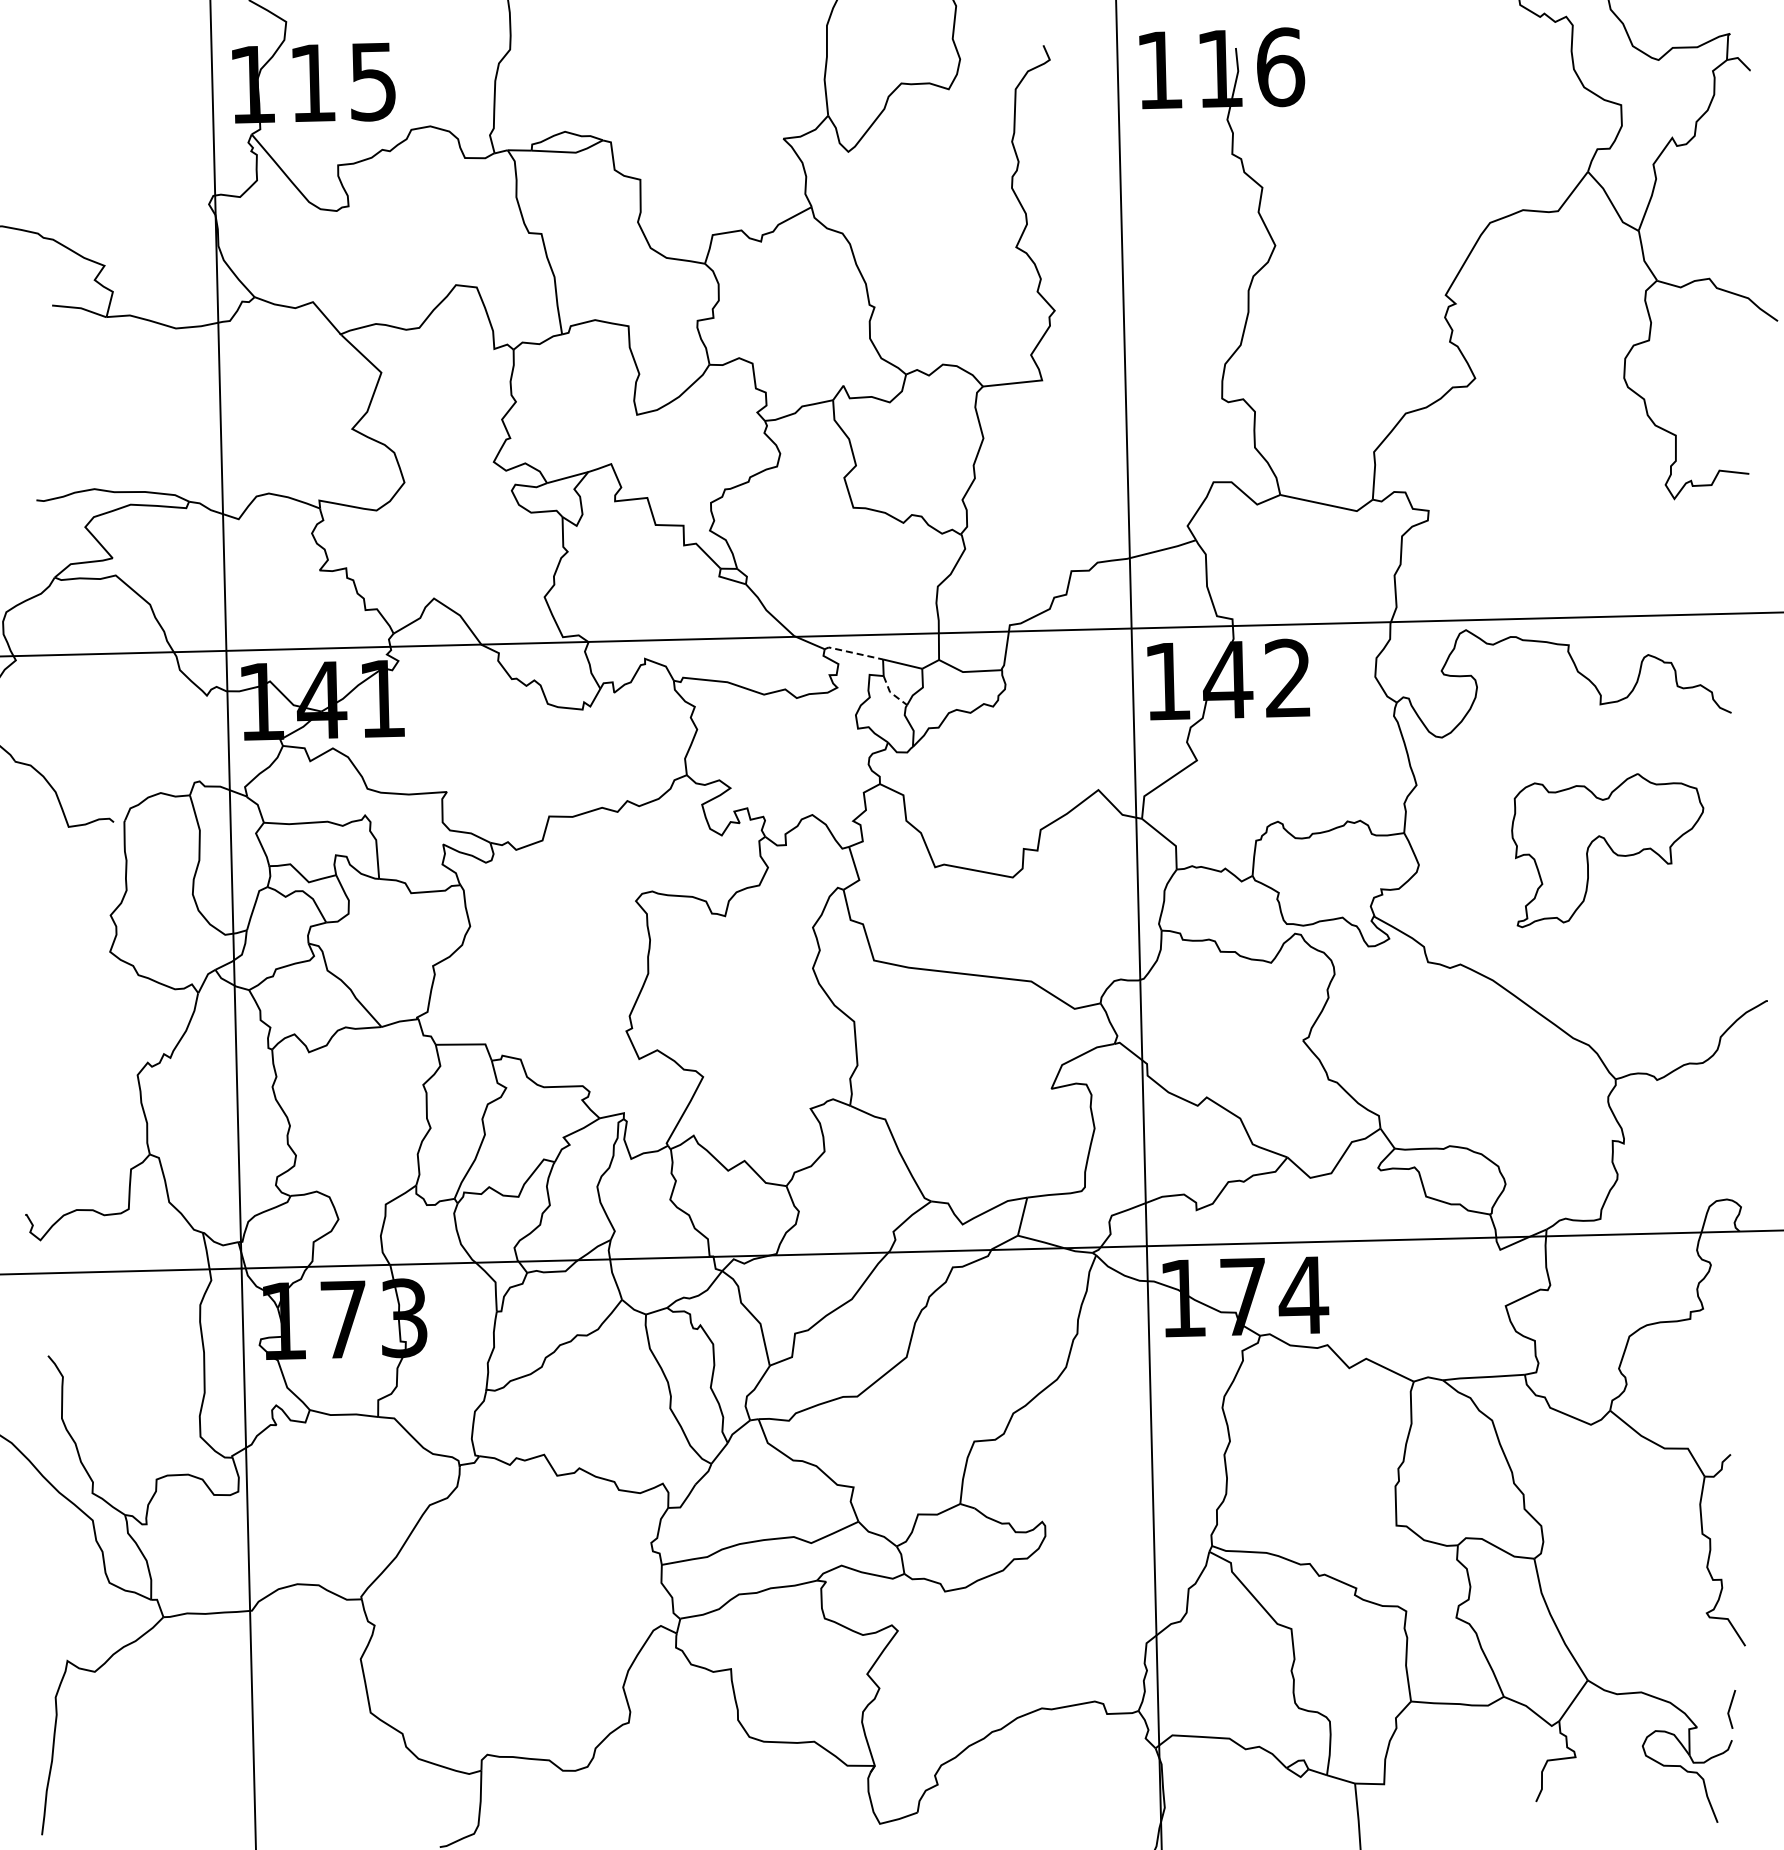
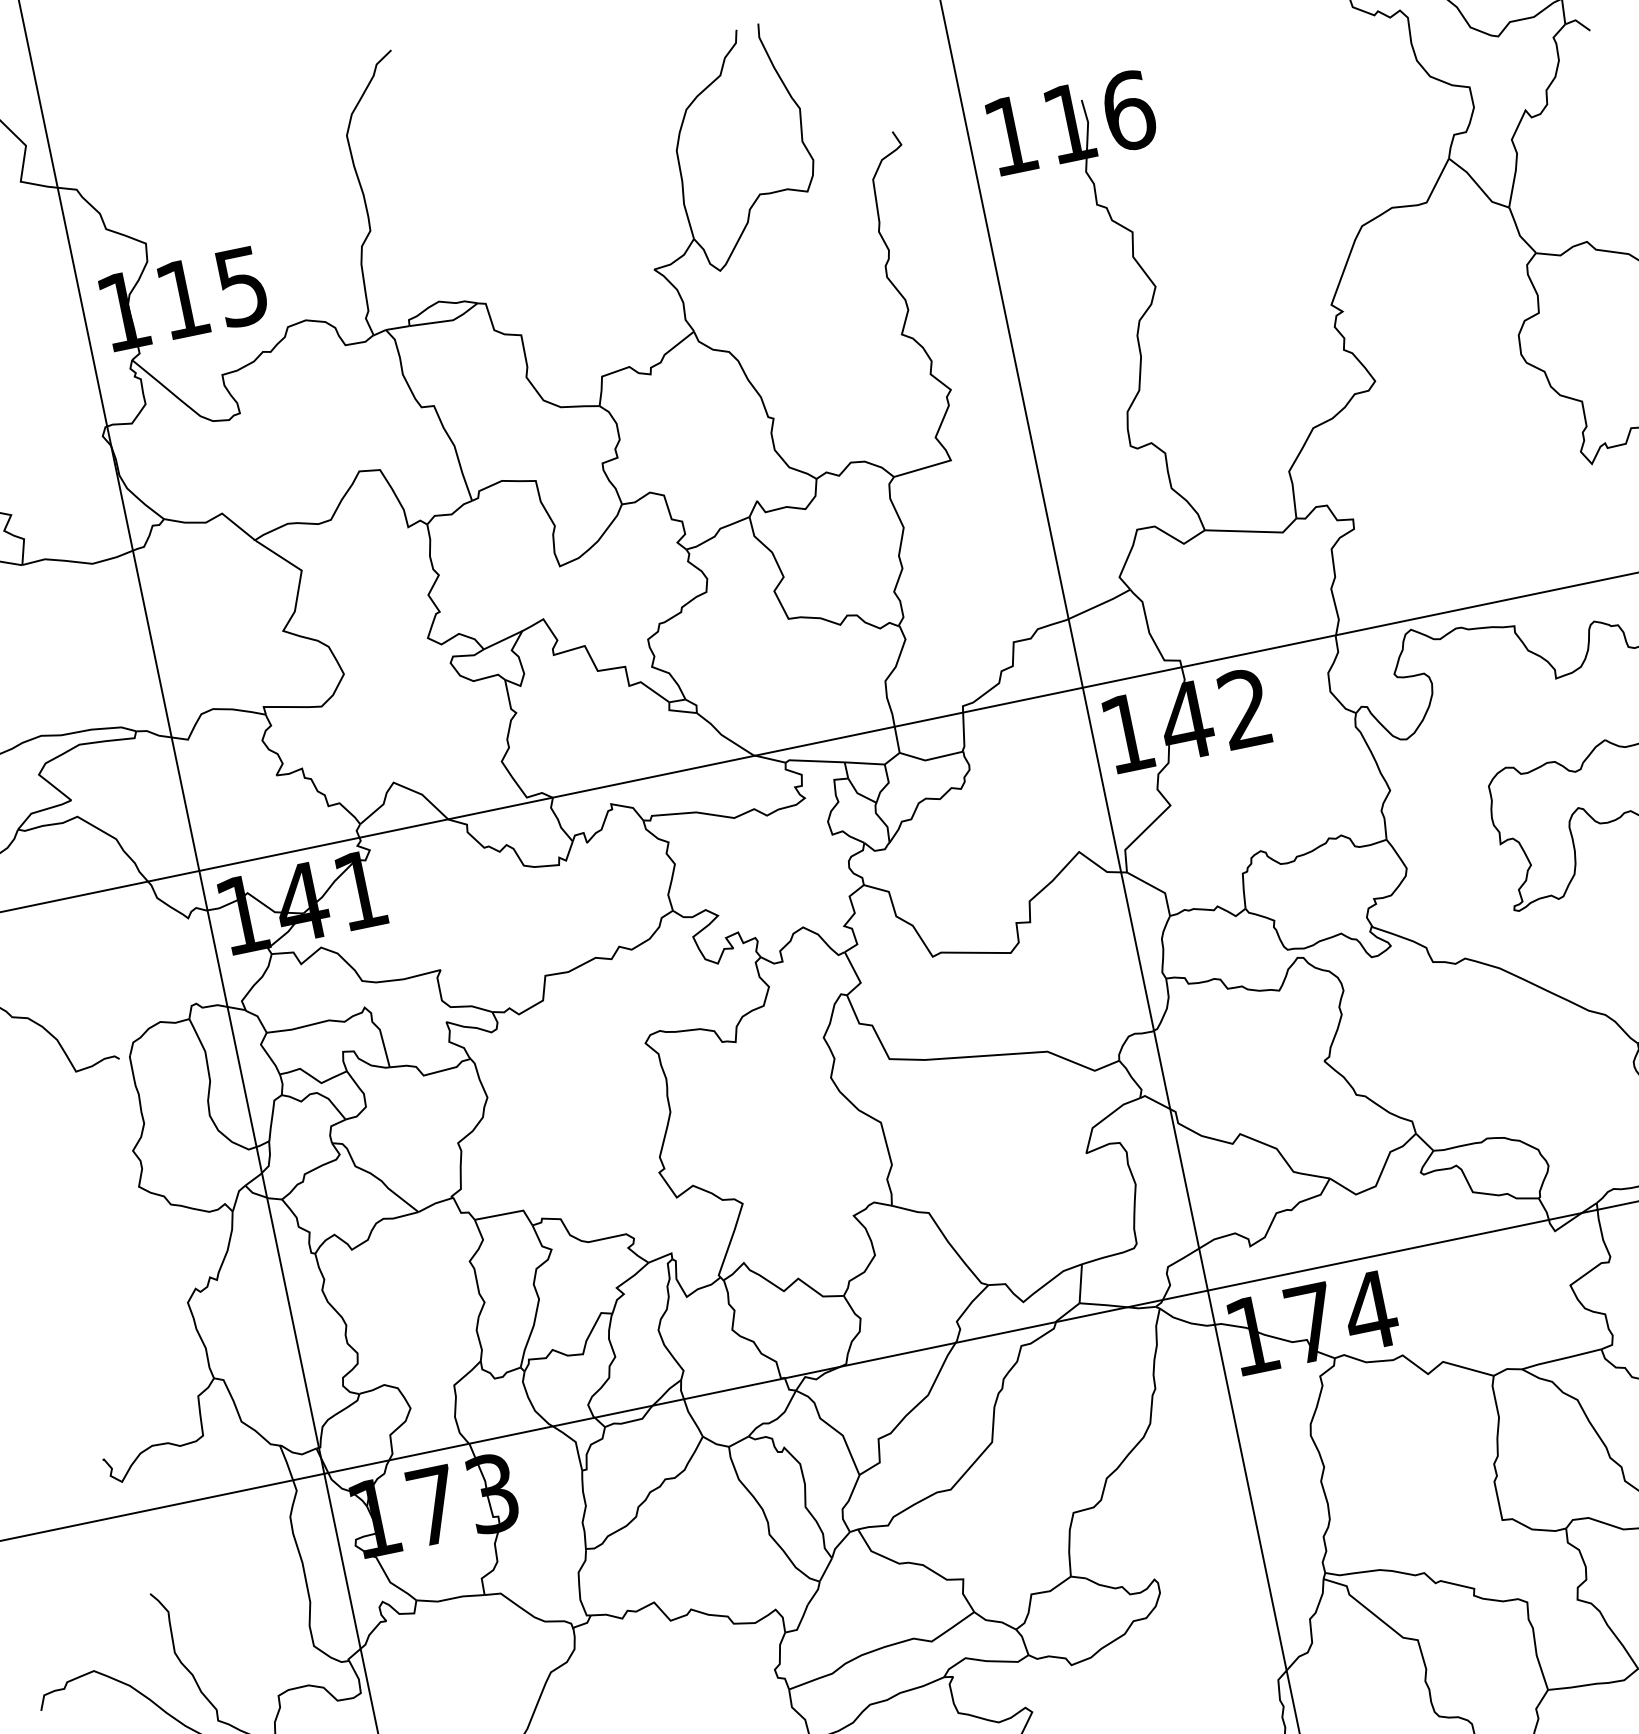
line: (853, 652) -> (814, 760), dashed -> solid
line: (891, 693) -> (859, 794), dashed -> solid

